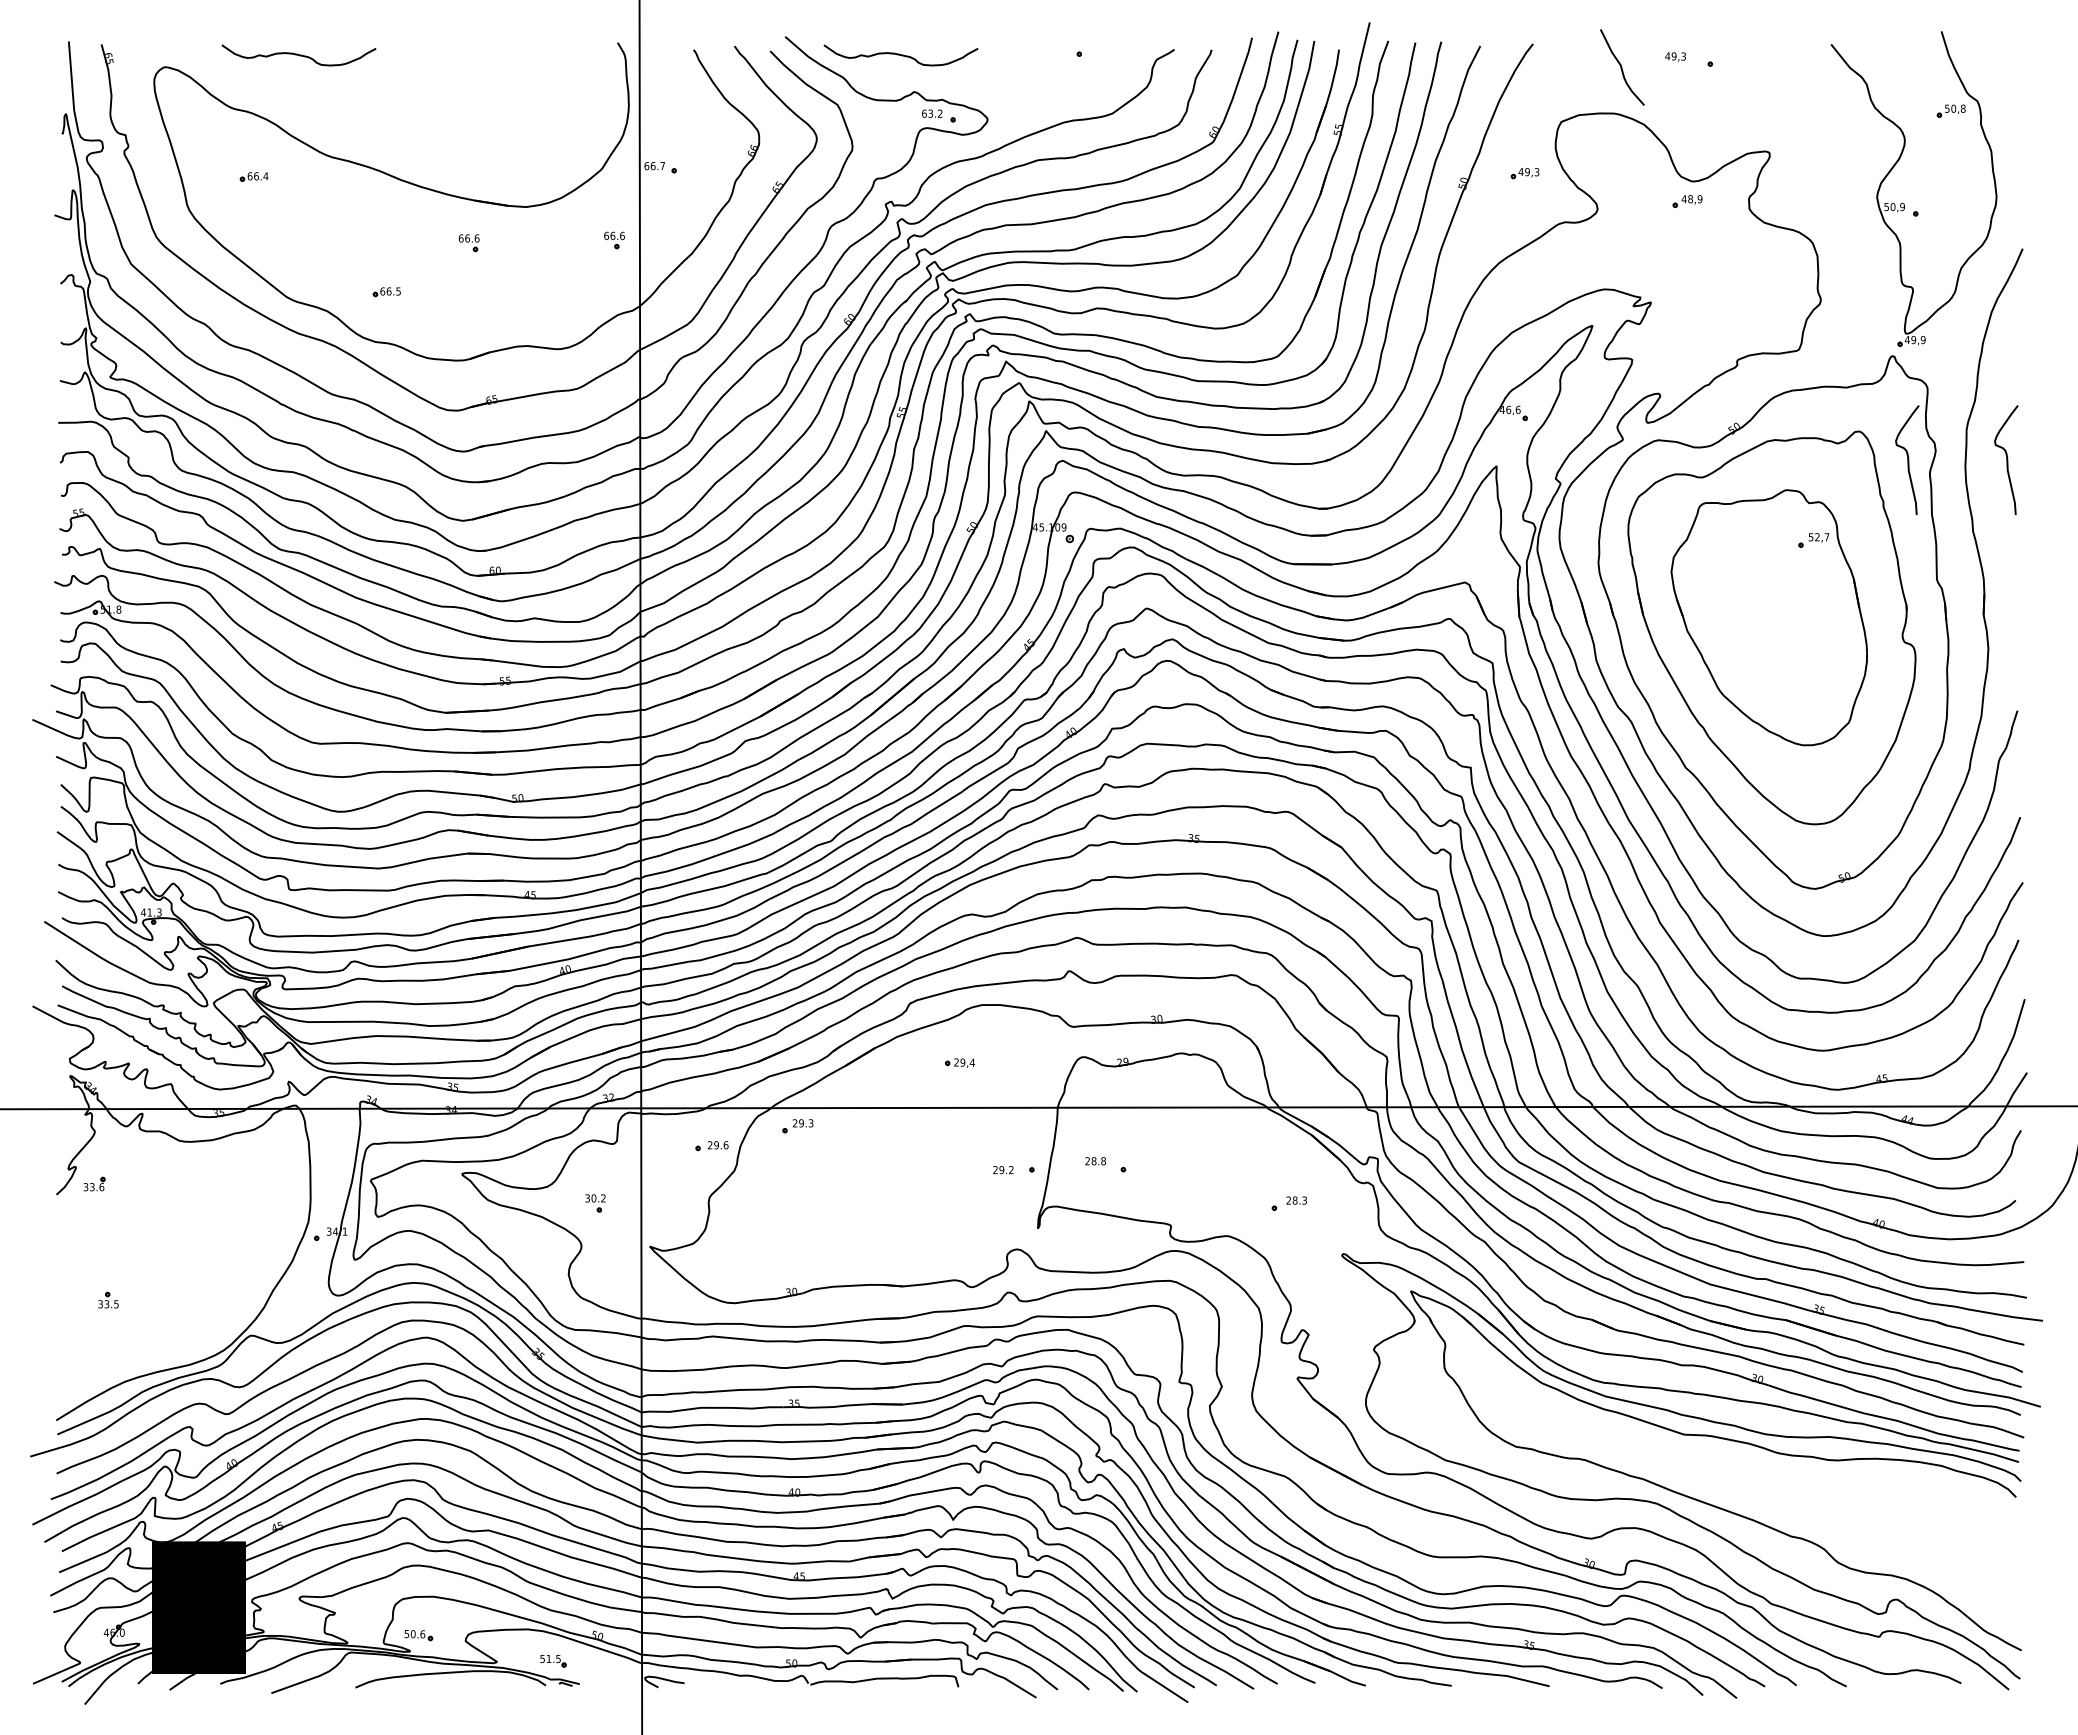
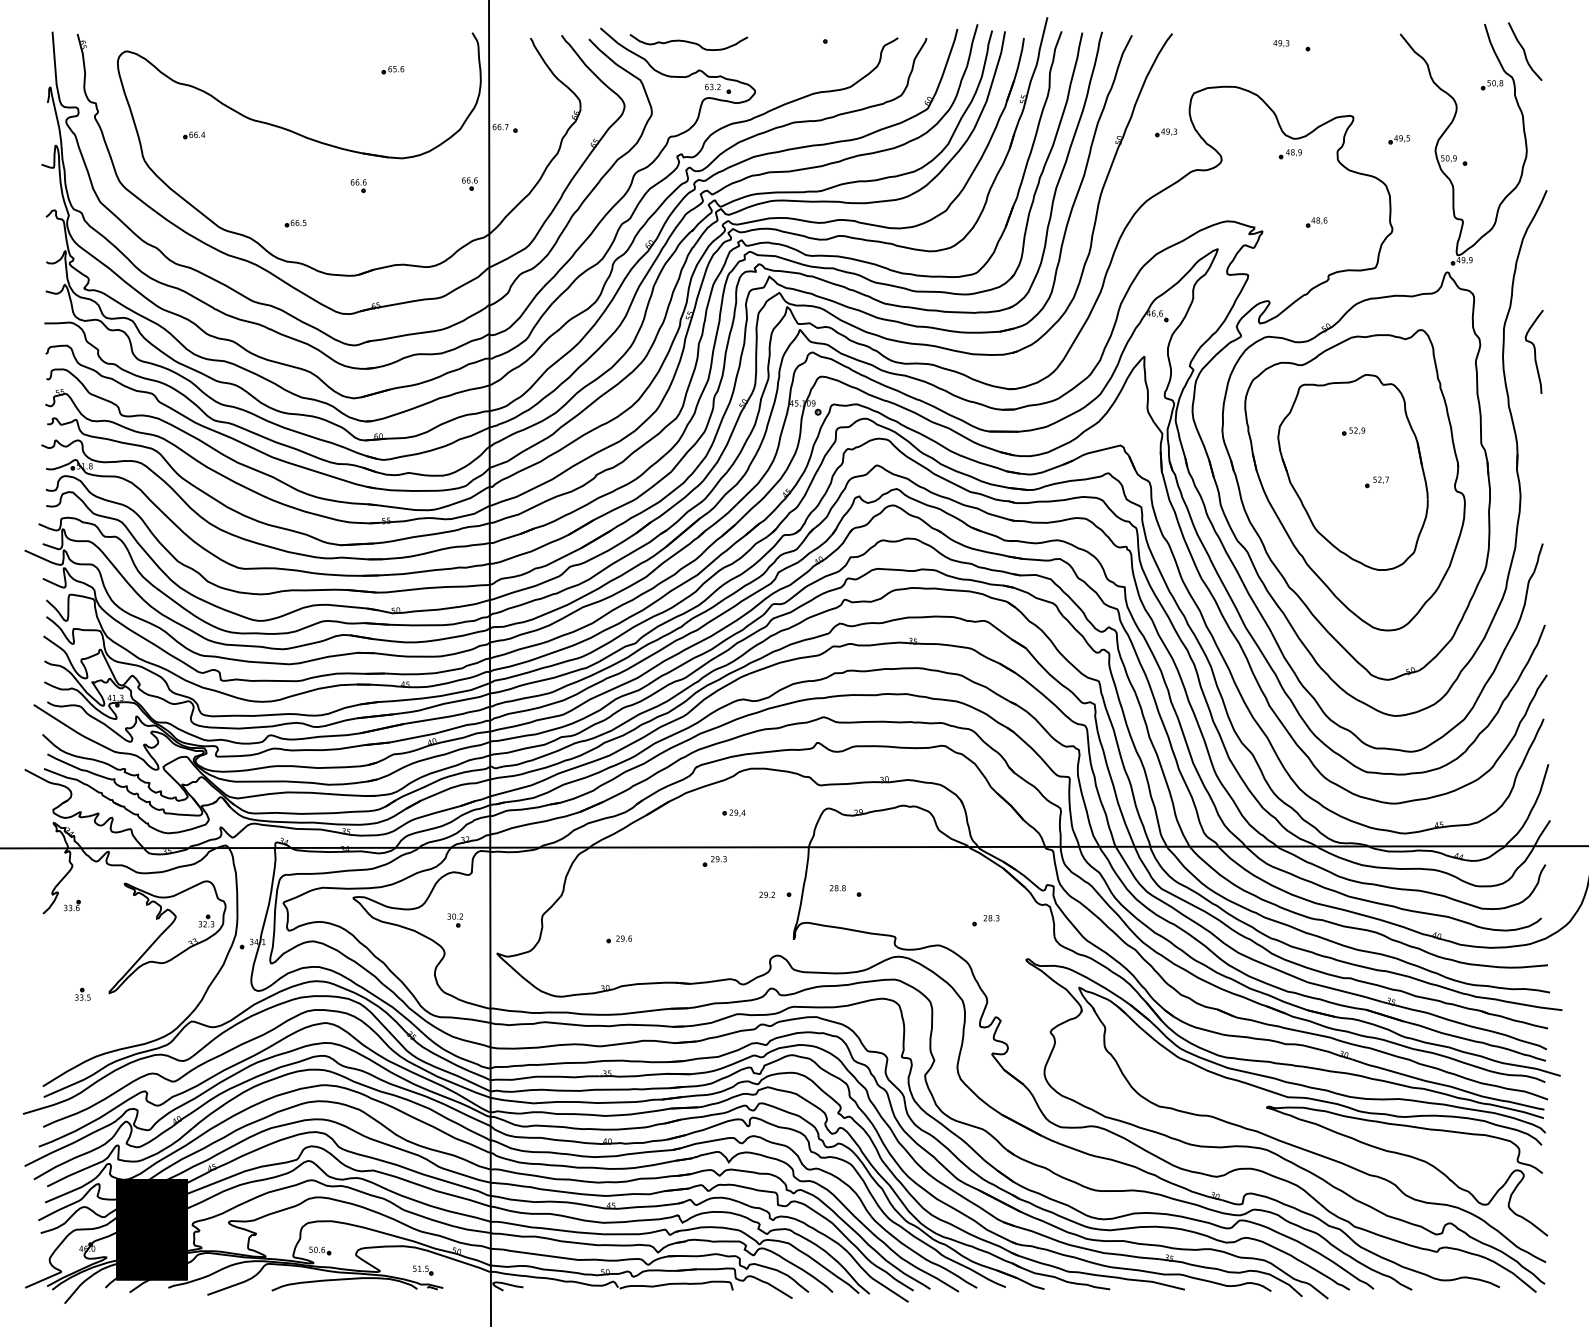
curve: (298, 55) -> (228, 42), removed
curve: (1622, 67) -> (1525, 51), moved
part: (513, 91) -> (392, 70), added
part: (1829, 182) -> (1399, 139), added
part: (1721, 290) -> (1316, 222), added
curve: (1907, 459) -> (1458, 351), removed
part: (1813, 540) -> (1376, 482), moved
part: (1770, 563) -> (1353, 431), added
part: (797, 1126) -> (714, 861), moved
part: (711, 1146) -> (618, 939), moved
part: (219, 1225) -> (167, 937), added
curve: (1844, 1513) -> (1410, 1157), added

